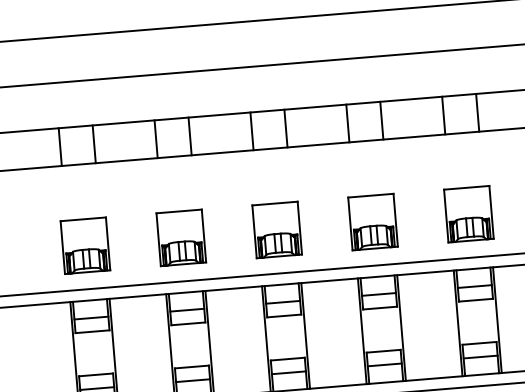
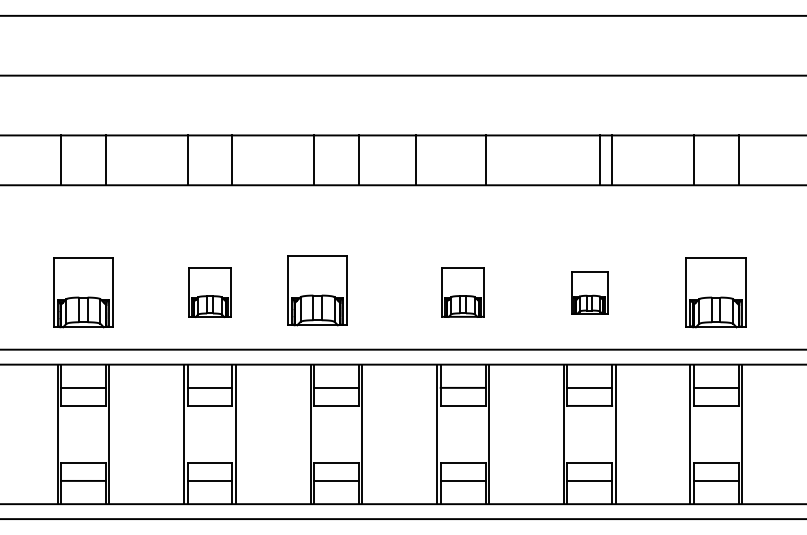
line: (443, 115) -> (600, 160), moved
line: (347, 123) -> (415, 160), moved
part: (468, 214) -> (589, 292), size x0.6
part: (372, 222) -> (462, 292), size x0.7
part: (277, 230) -> (317, 290), moved
part: (180, 237) -> (209, 292), size x0.7

